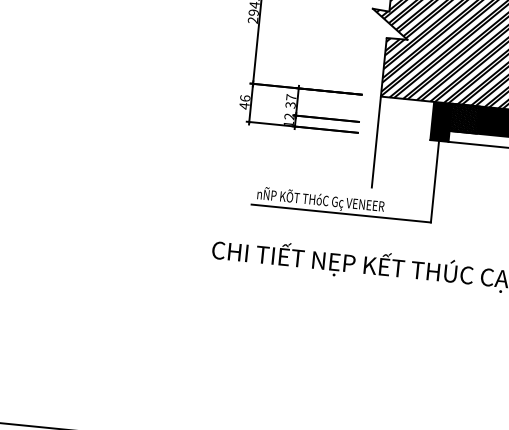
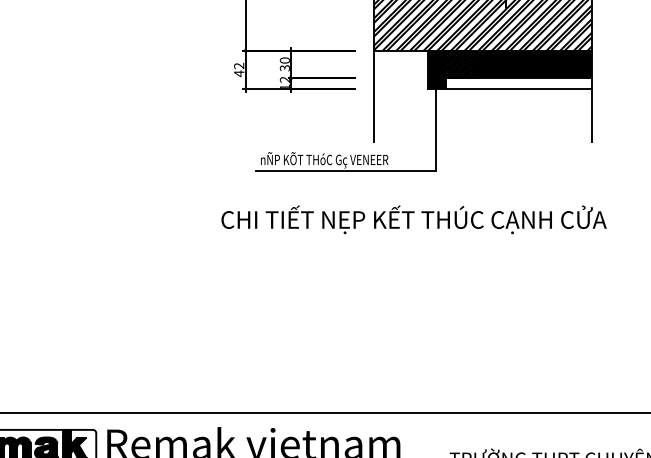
text: (245, 97) -> (239, 65), 46 -> 42
text: (290, 97) -> (284, 60), 37 -> 30

